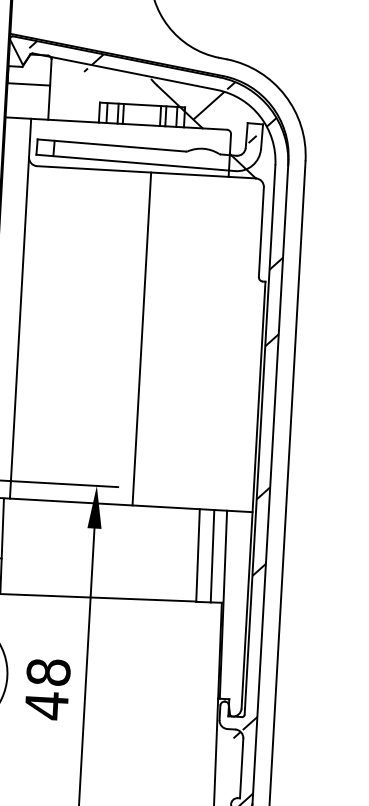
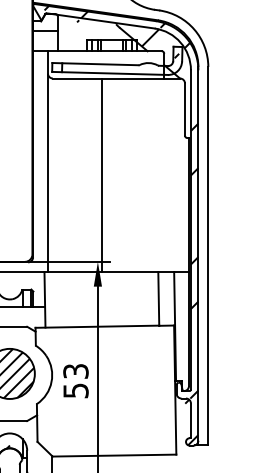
line: (142, 339) -> (102, 175), moved
line: (211, 555) -> (166, 298), removed
text: (46, 689) -> (75, 381), 48 -> 53

